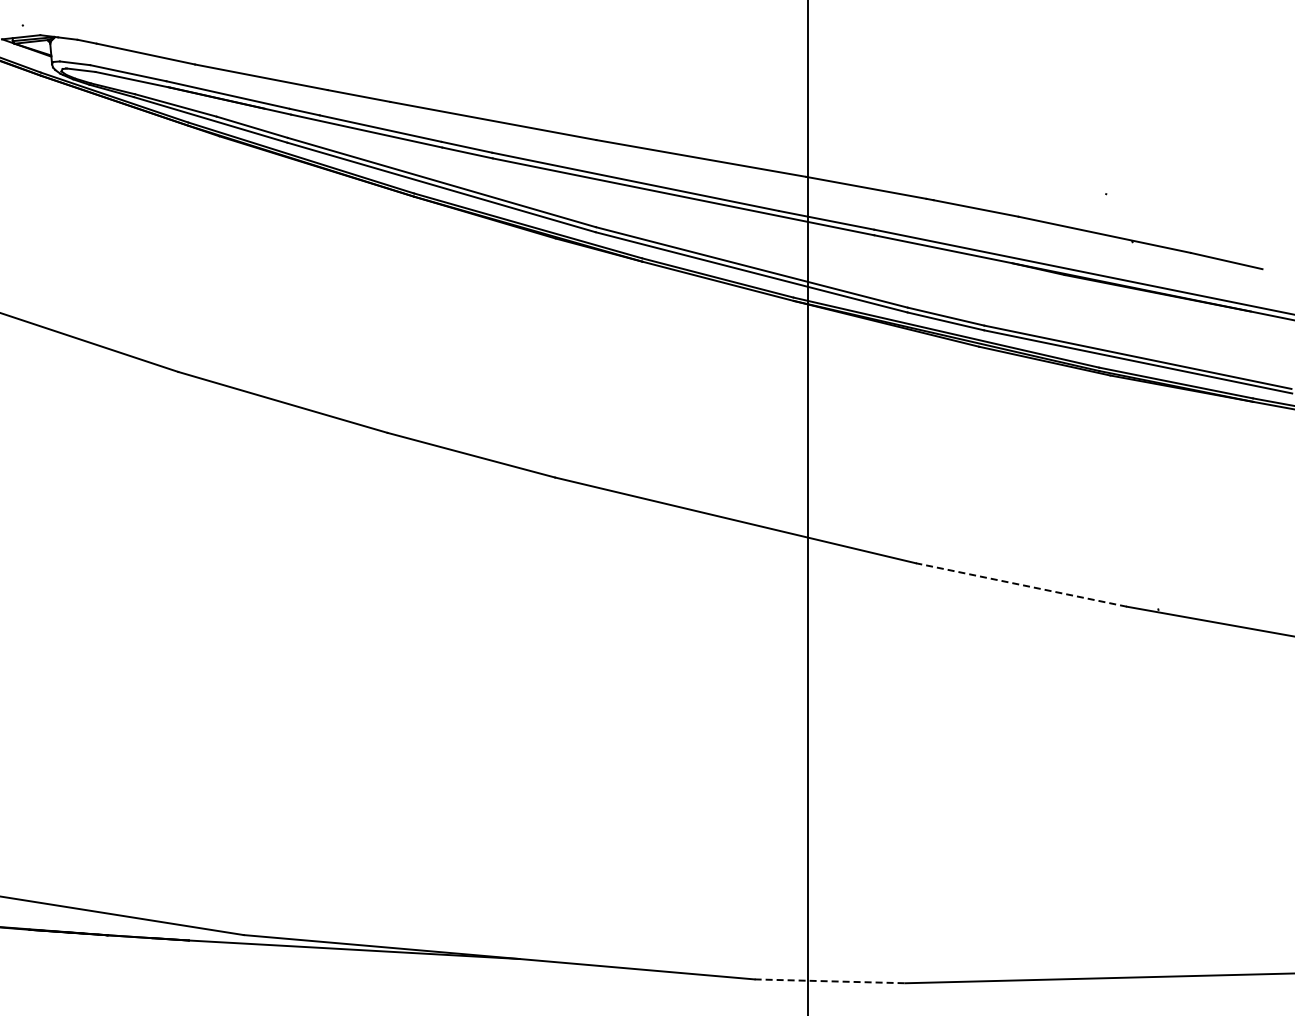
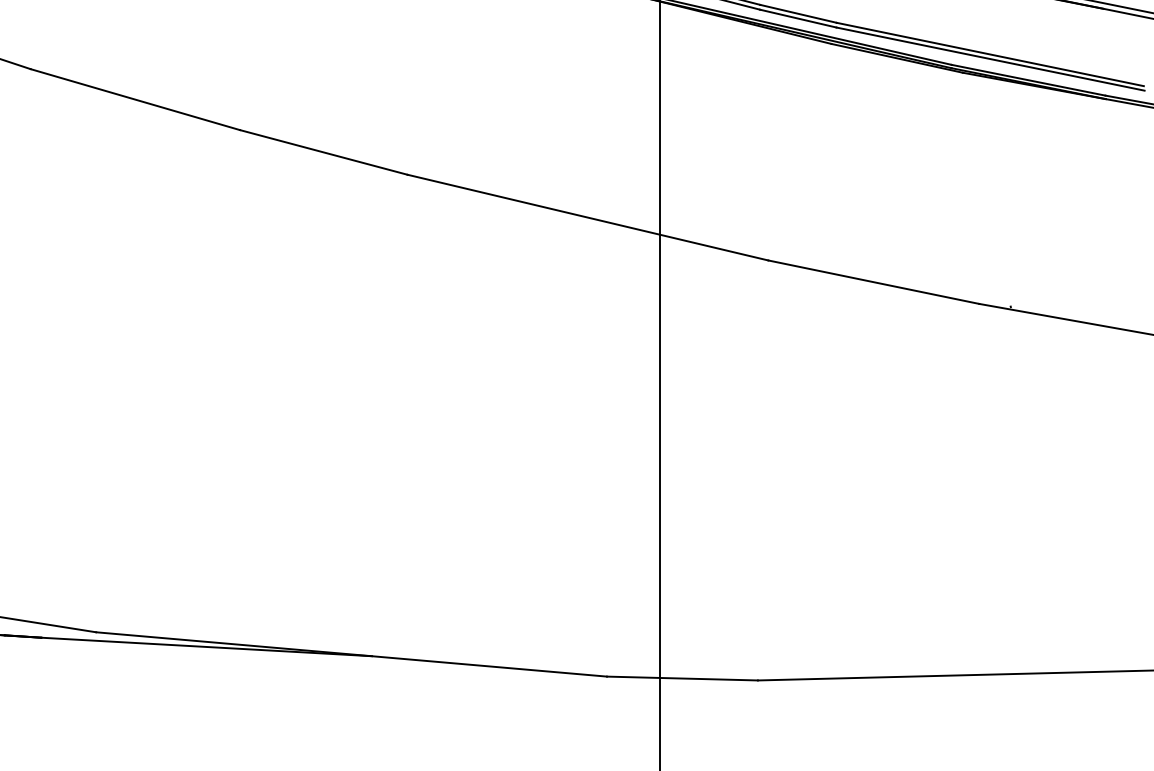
line: (1021, 584) -> (873, 281), dashed -> solid
line: (830, 981) -> (682, 678), dashed -> solid

